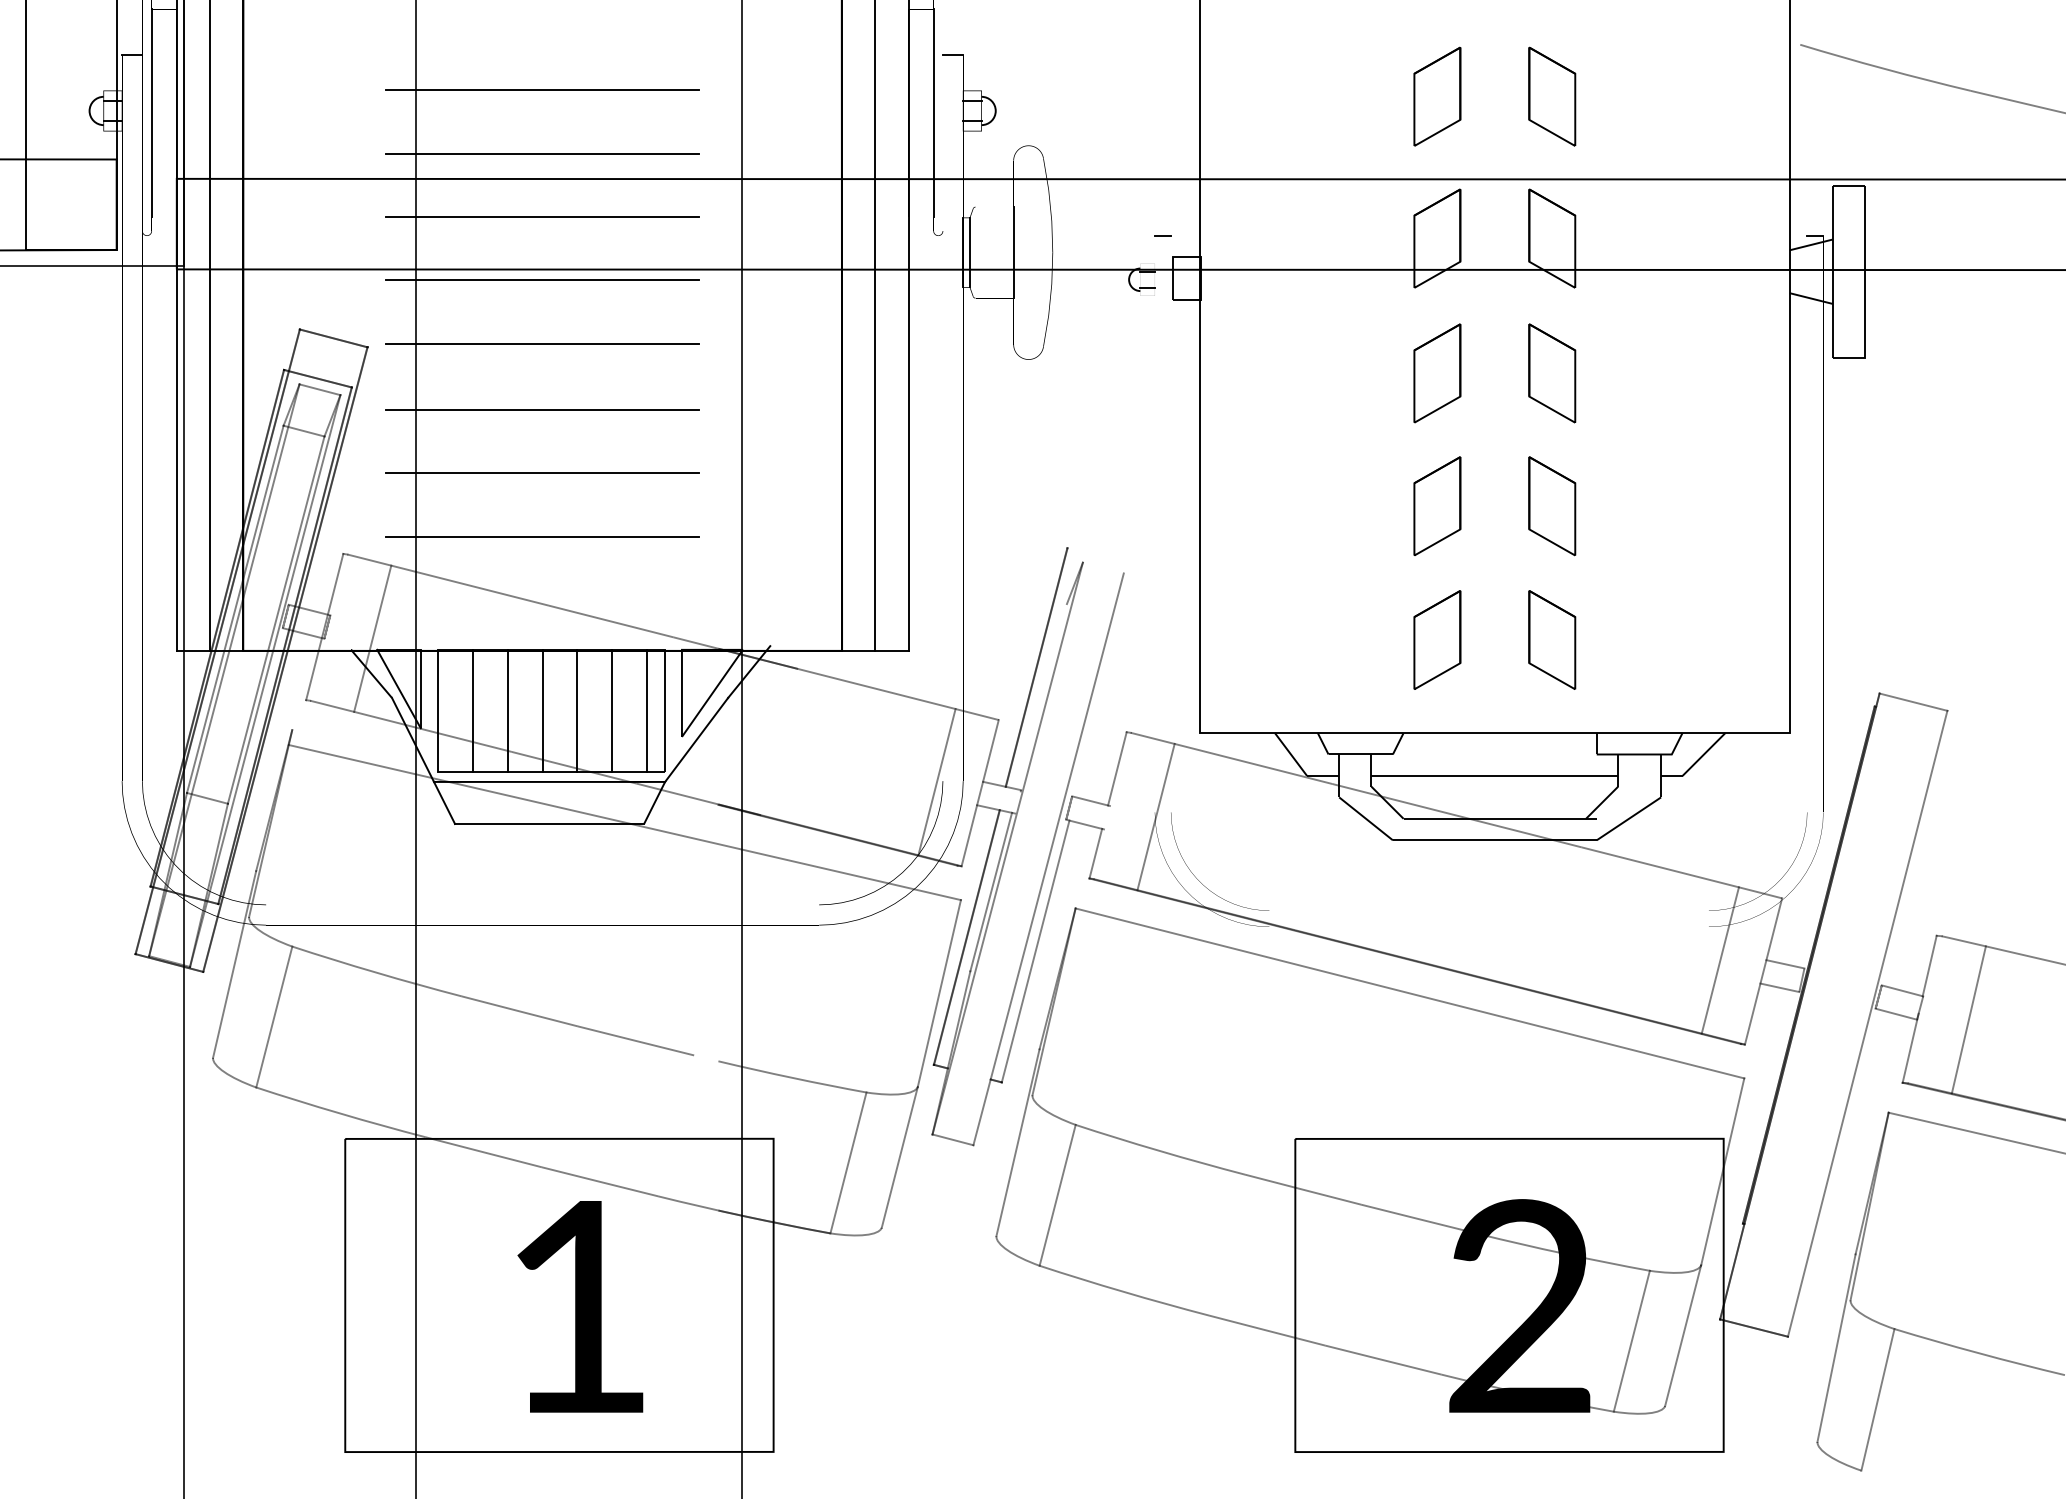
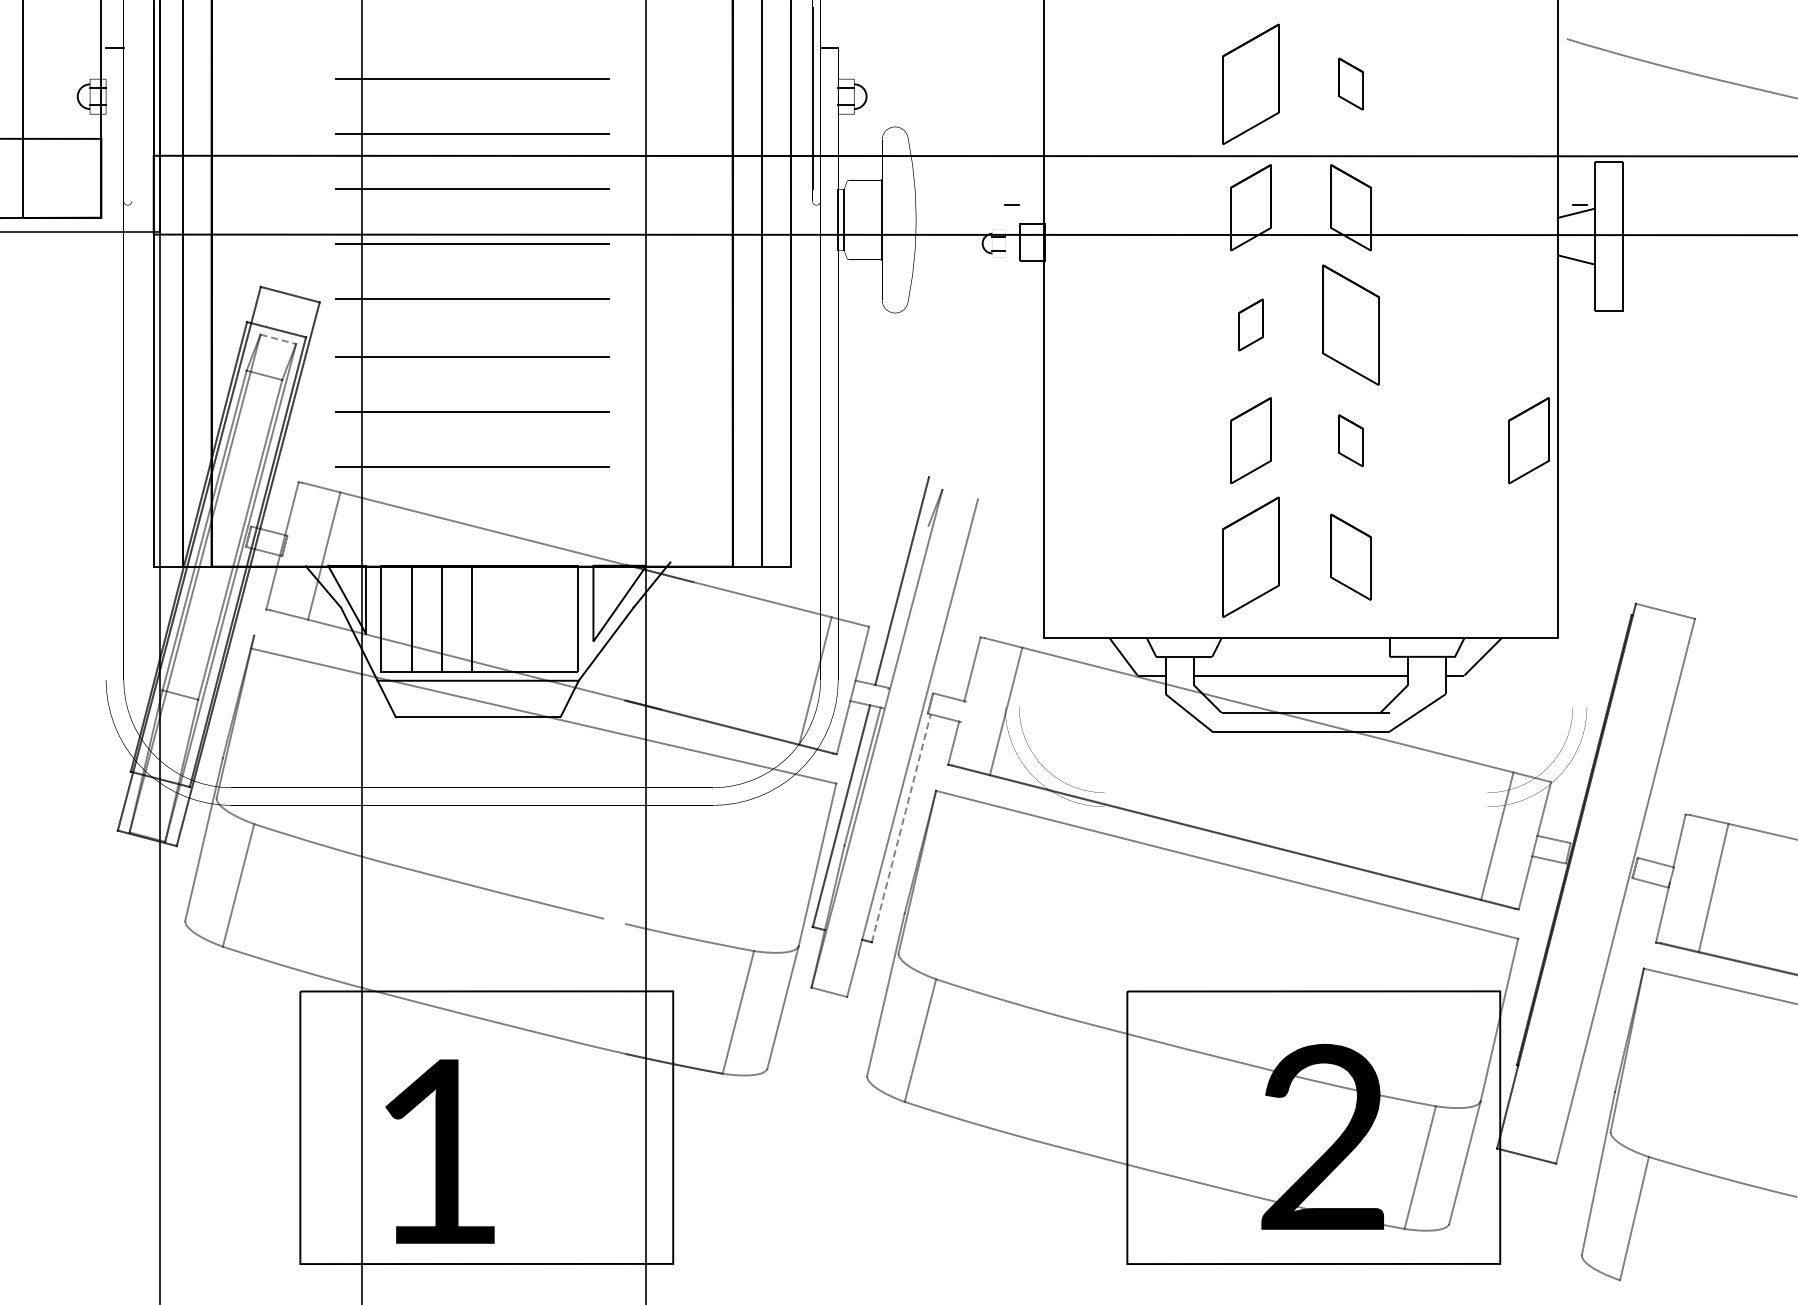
part: (1436, 95) -> (1250, 83), size x1.4
part: (1551, 95) -> (1350, 83), size x0.6
line: (151, 113) -> (131, 98), removed
part: (1436, 372) -> (1250, 324), size x0.6
part: (1551, 372) -> (1350, 324), size x1.4
line: (320, 389) -> (278, 339), solid -> dashed
part: (1551, 505) -> (1350, 440), size x0.6
part: (1756, 505) -> (1528, 440), added
part: (1436, 639) -> (1250, 556), size x1.4
line: (577, 710) -> (502, 618), removed
line: (611, 710) -> (532, 618), removed
line: (647, 710) -> (563, 618), removed
line: (1035, 951) -> (901, 828), solid -> dashed
text: (579, 1306) -> (439, 1151), moved

